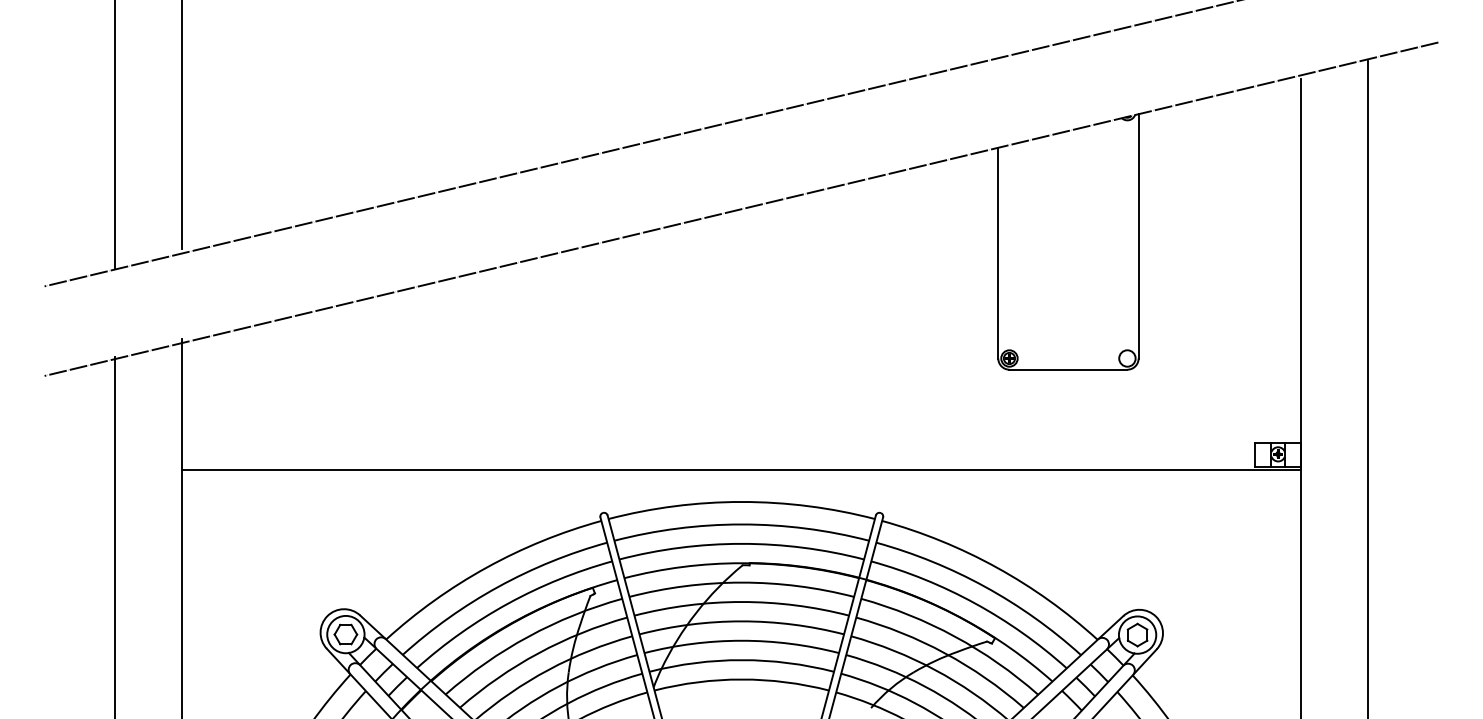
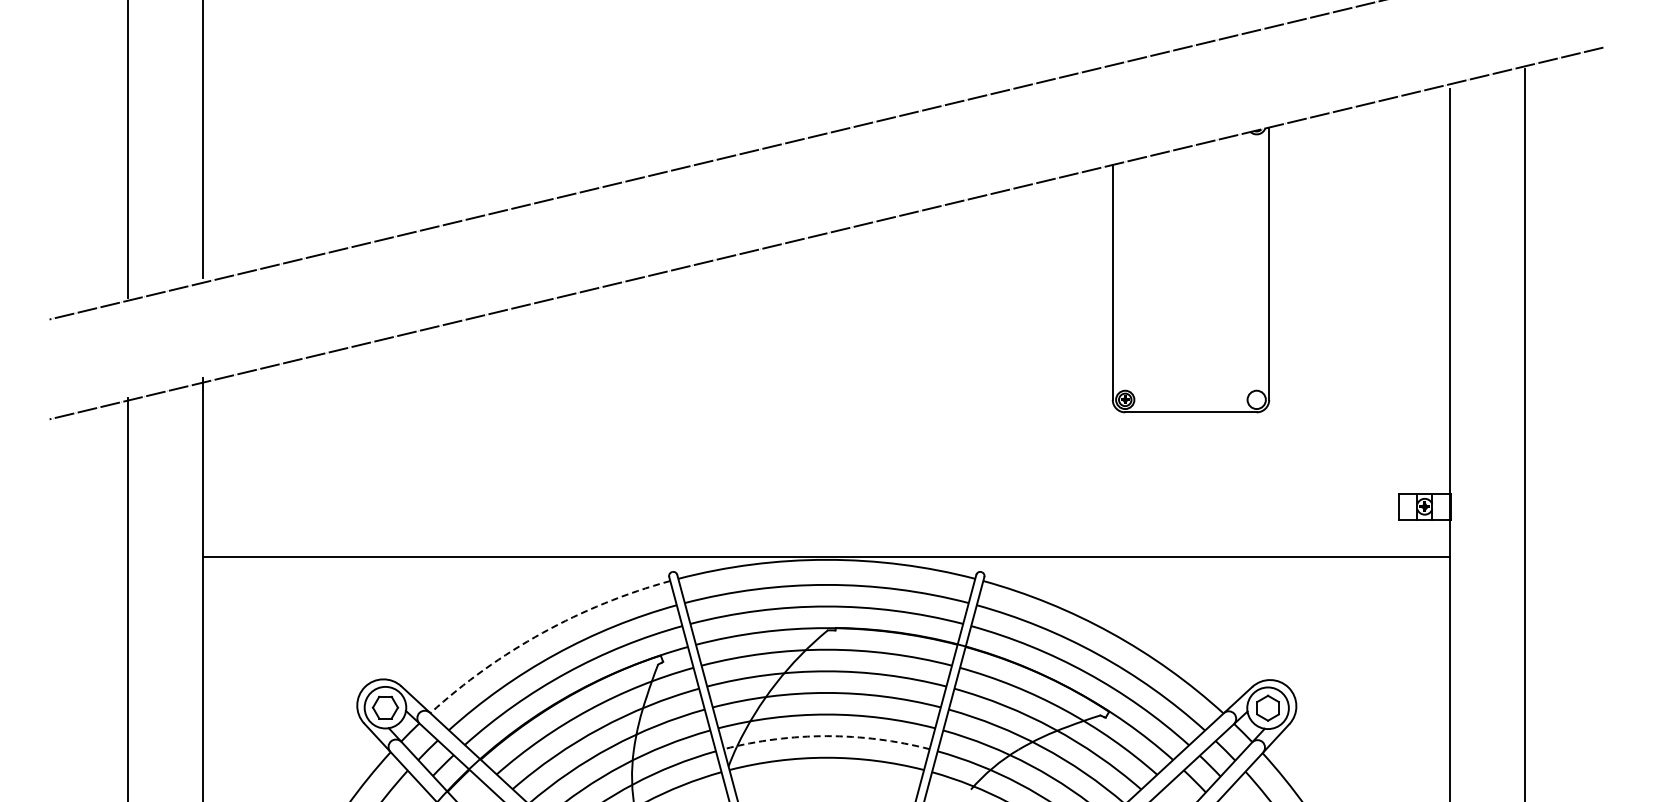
line: (741, 470) -> (826, 556), moved
arc: (486, 567) -> (542, 632), solid -> dashed
arc: (741, 660) -> (826, 736), solid -> dashed

